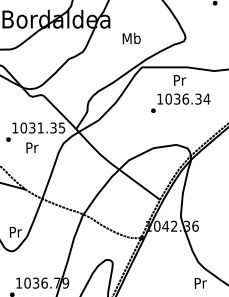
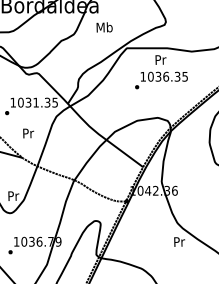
text: (131, 38) -> (104, 27), moved
text: (207, 98) -> (185, 76), 1036.34 -> 1036.35
text: (32, 147) -> (28, 133), moved

